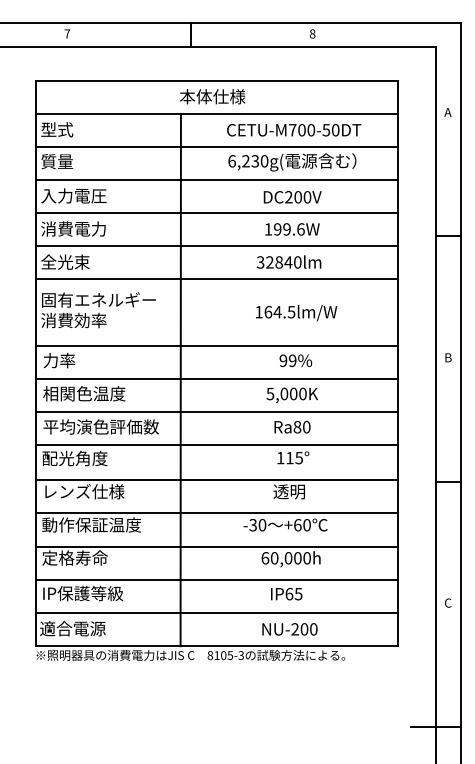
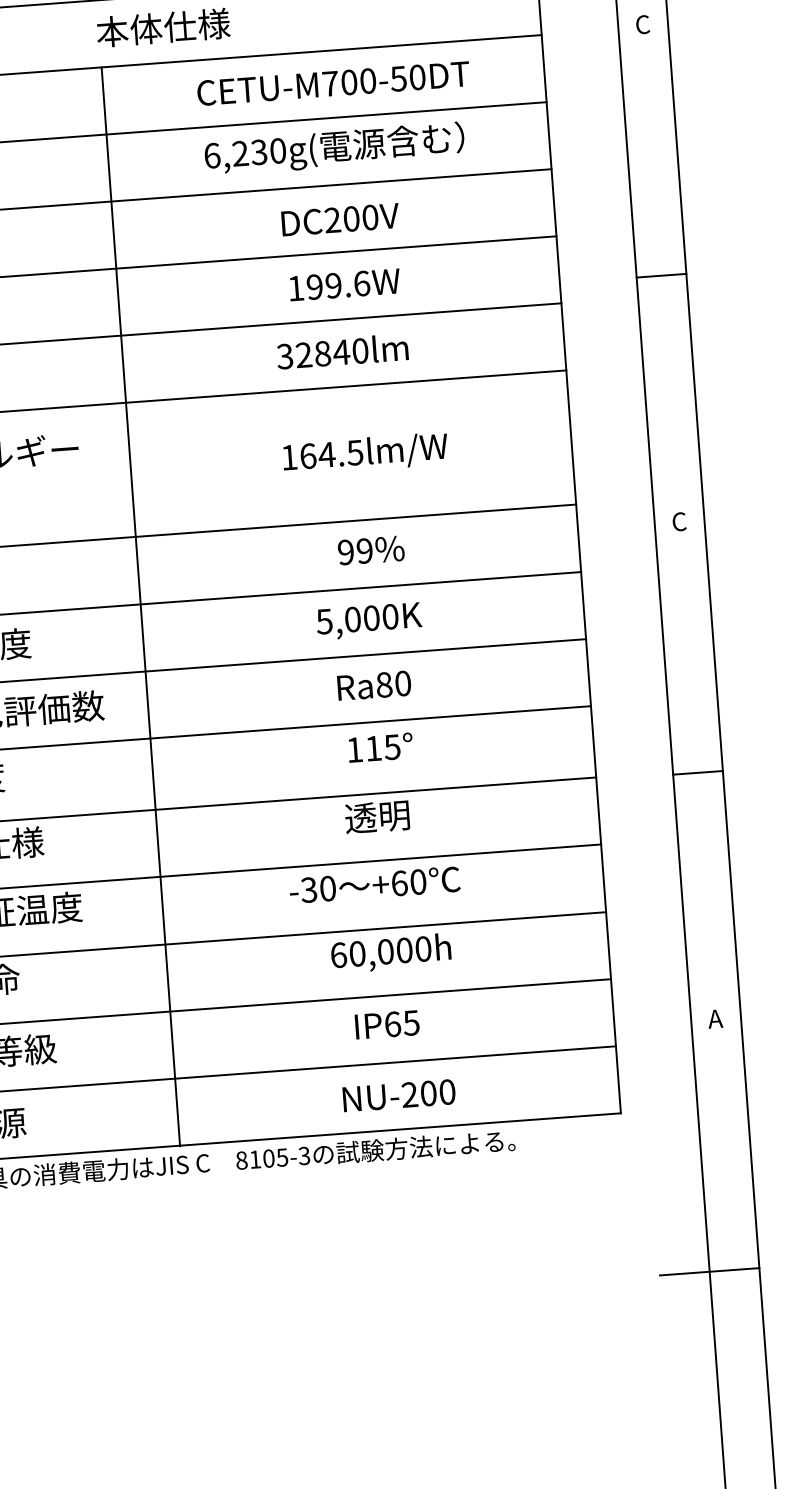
text: (447, 112) -> (641, 24), A -> C
text: (448, 357) -> (680, 521), B -> C
text: (447, 602) -> (714, 1017), C -> A

